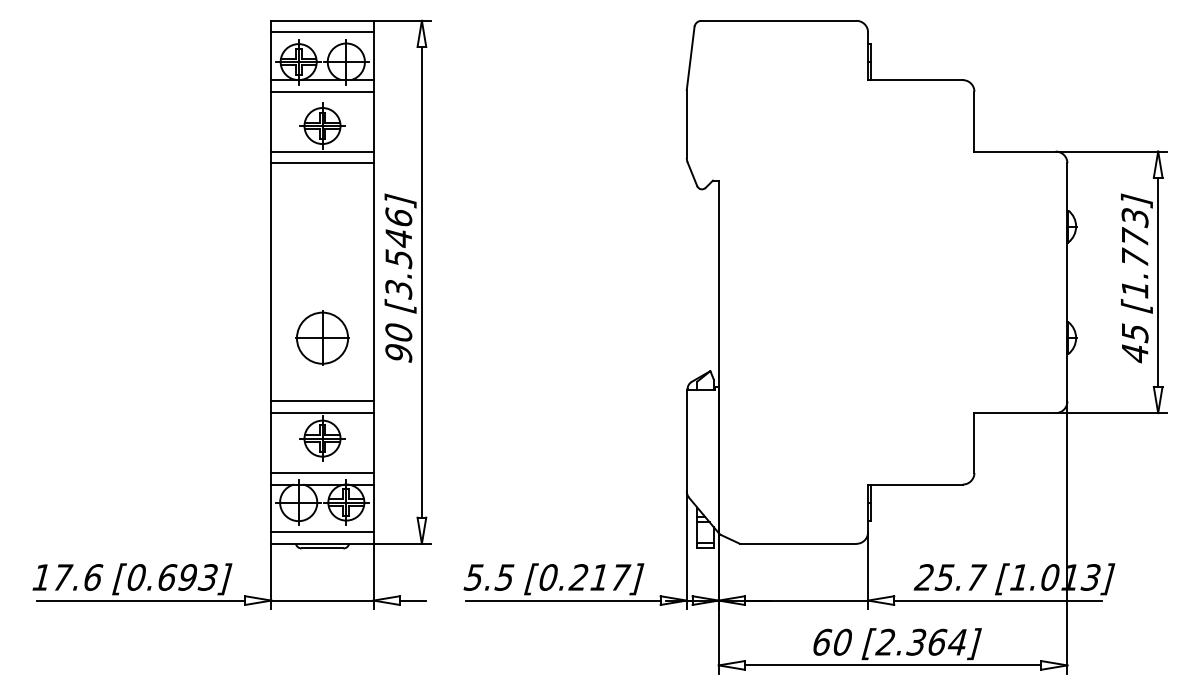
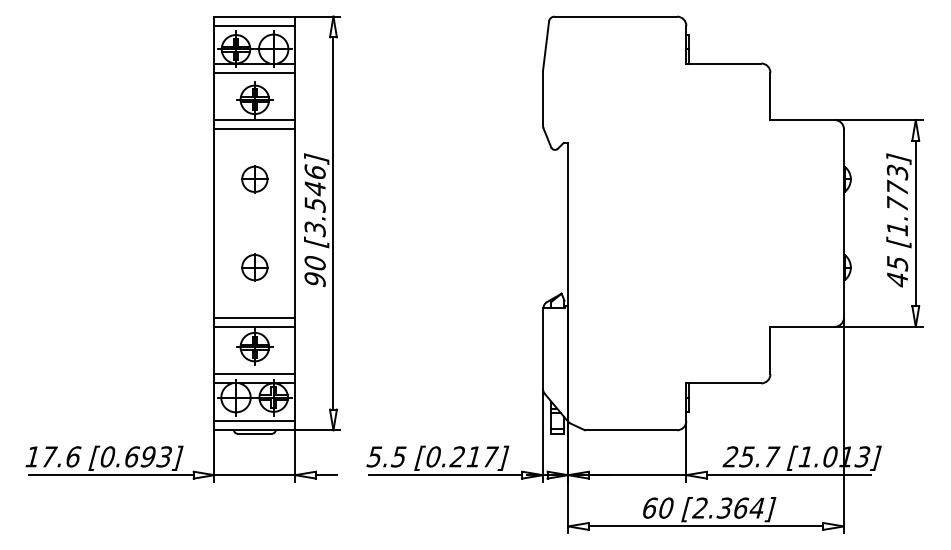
part: (322, 226) -> (254, 179), added
part: (322, 337) -> (254, 267), size x0.62

